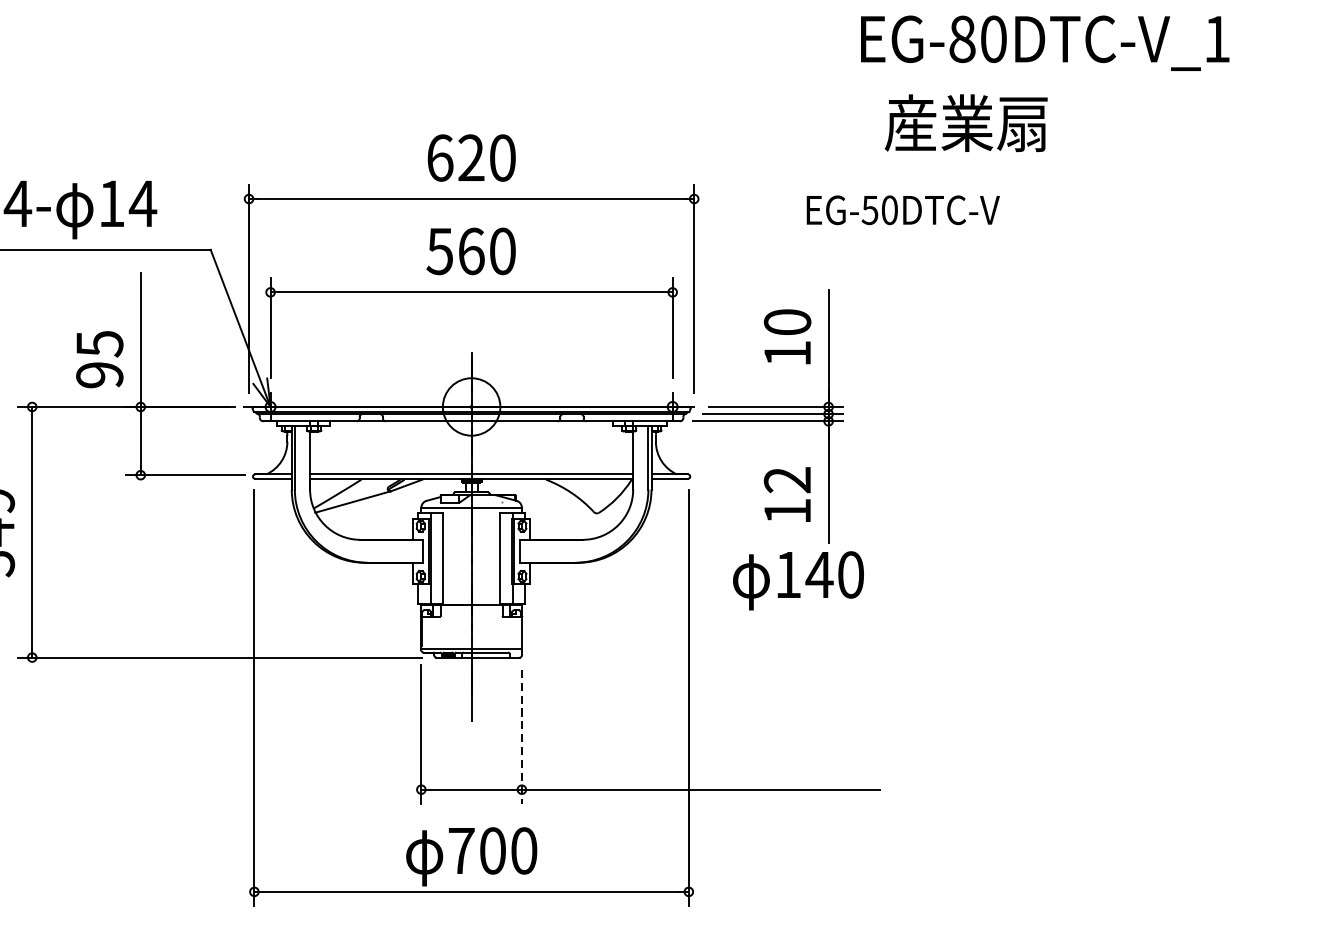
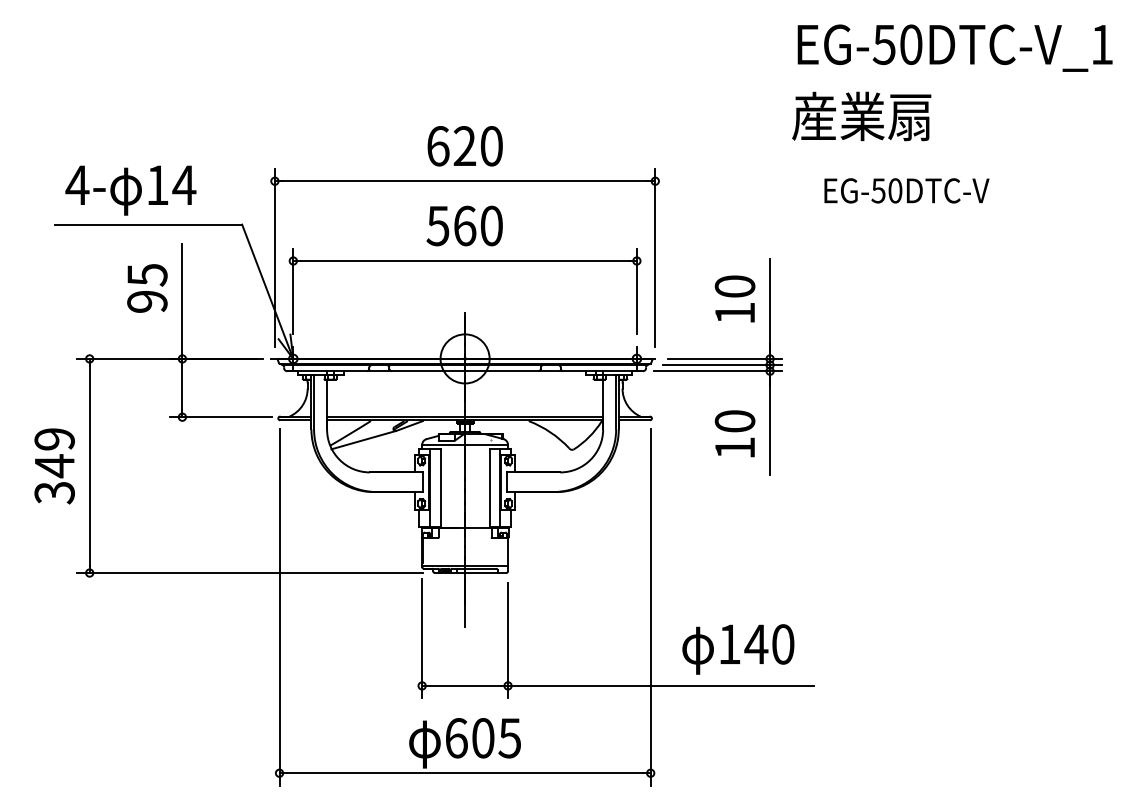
text: (961, 38) -> (883, 44), EG-80DTC-V_1 -> EG-50DTC-V_1
text: (965, 123) -> (861, 116), moved
text: (902, 209) -> (906, 190), moved
text: (99, 359) -> (147, 288), moved
text: (786, 480) -> (734, 421), 12 -> 10
text: (798, 580) -> (738, 649), moved
line: (522, 737) -> (508, 641), dashed -> solid
text: (493, 851) -> (483, 738), 700 -> 605

